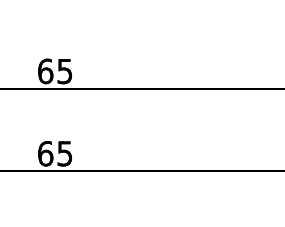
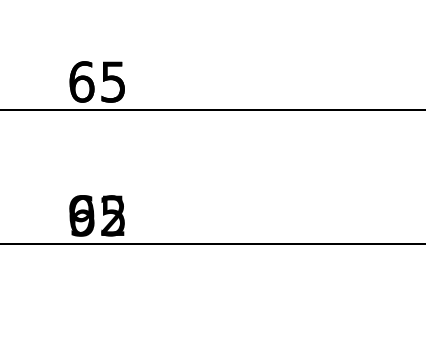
text: (54, 153) -> (96, 215), 65 -> 92

